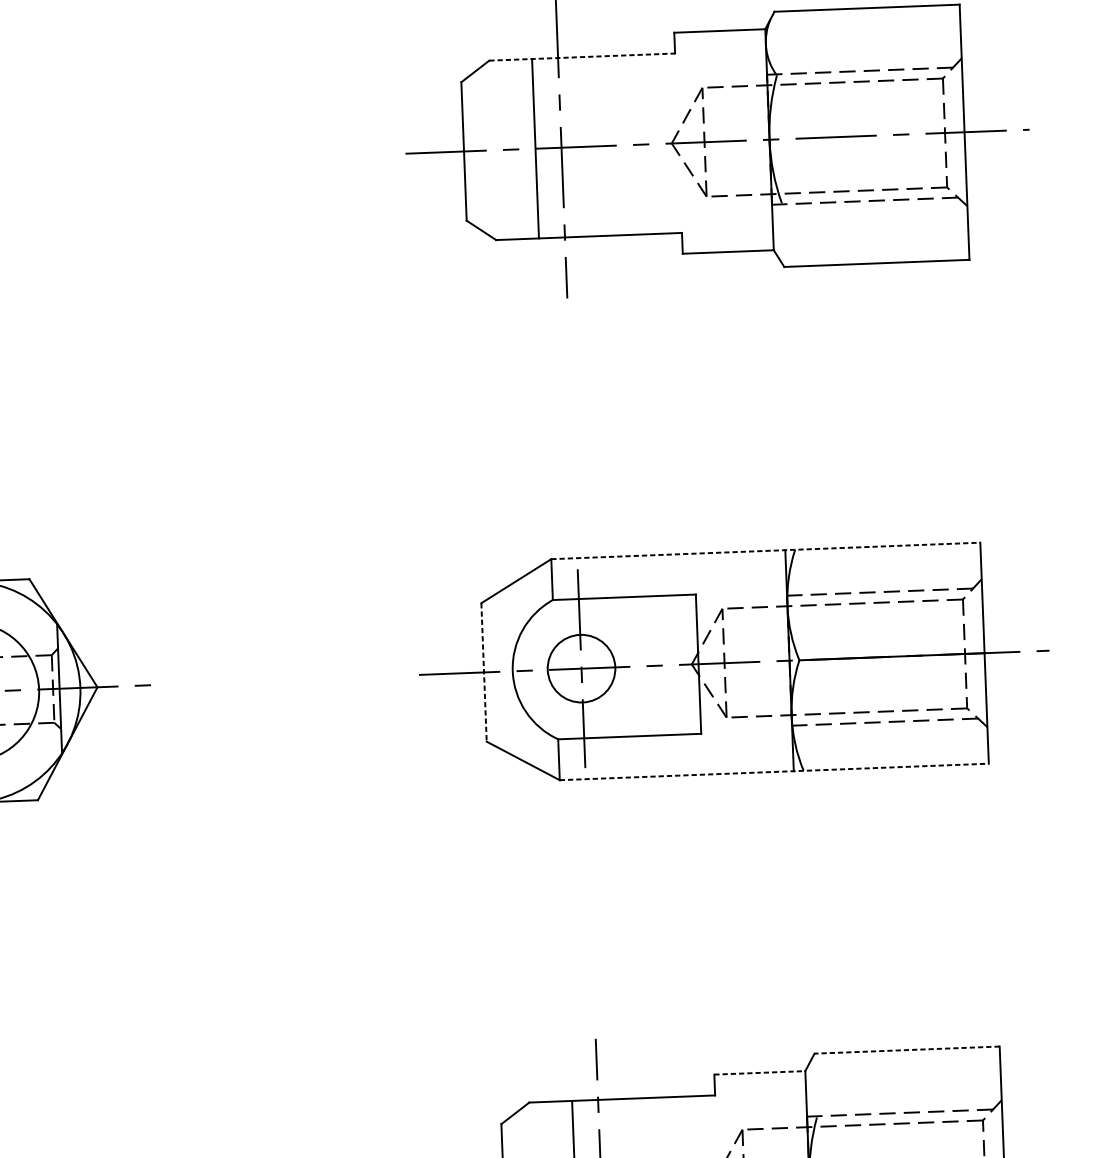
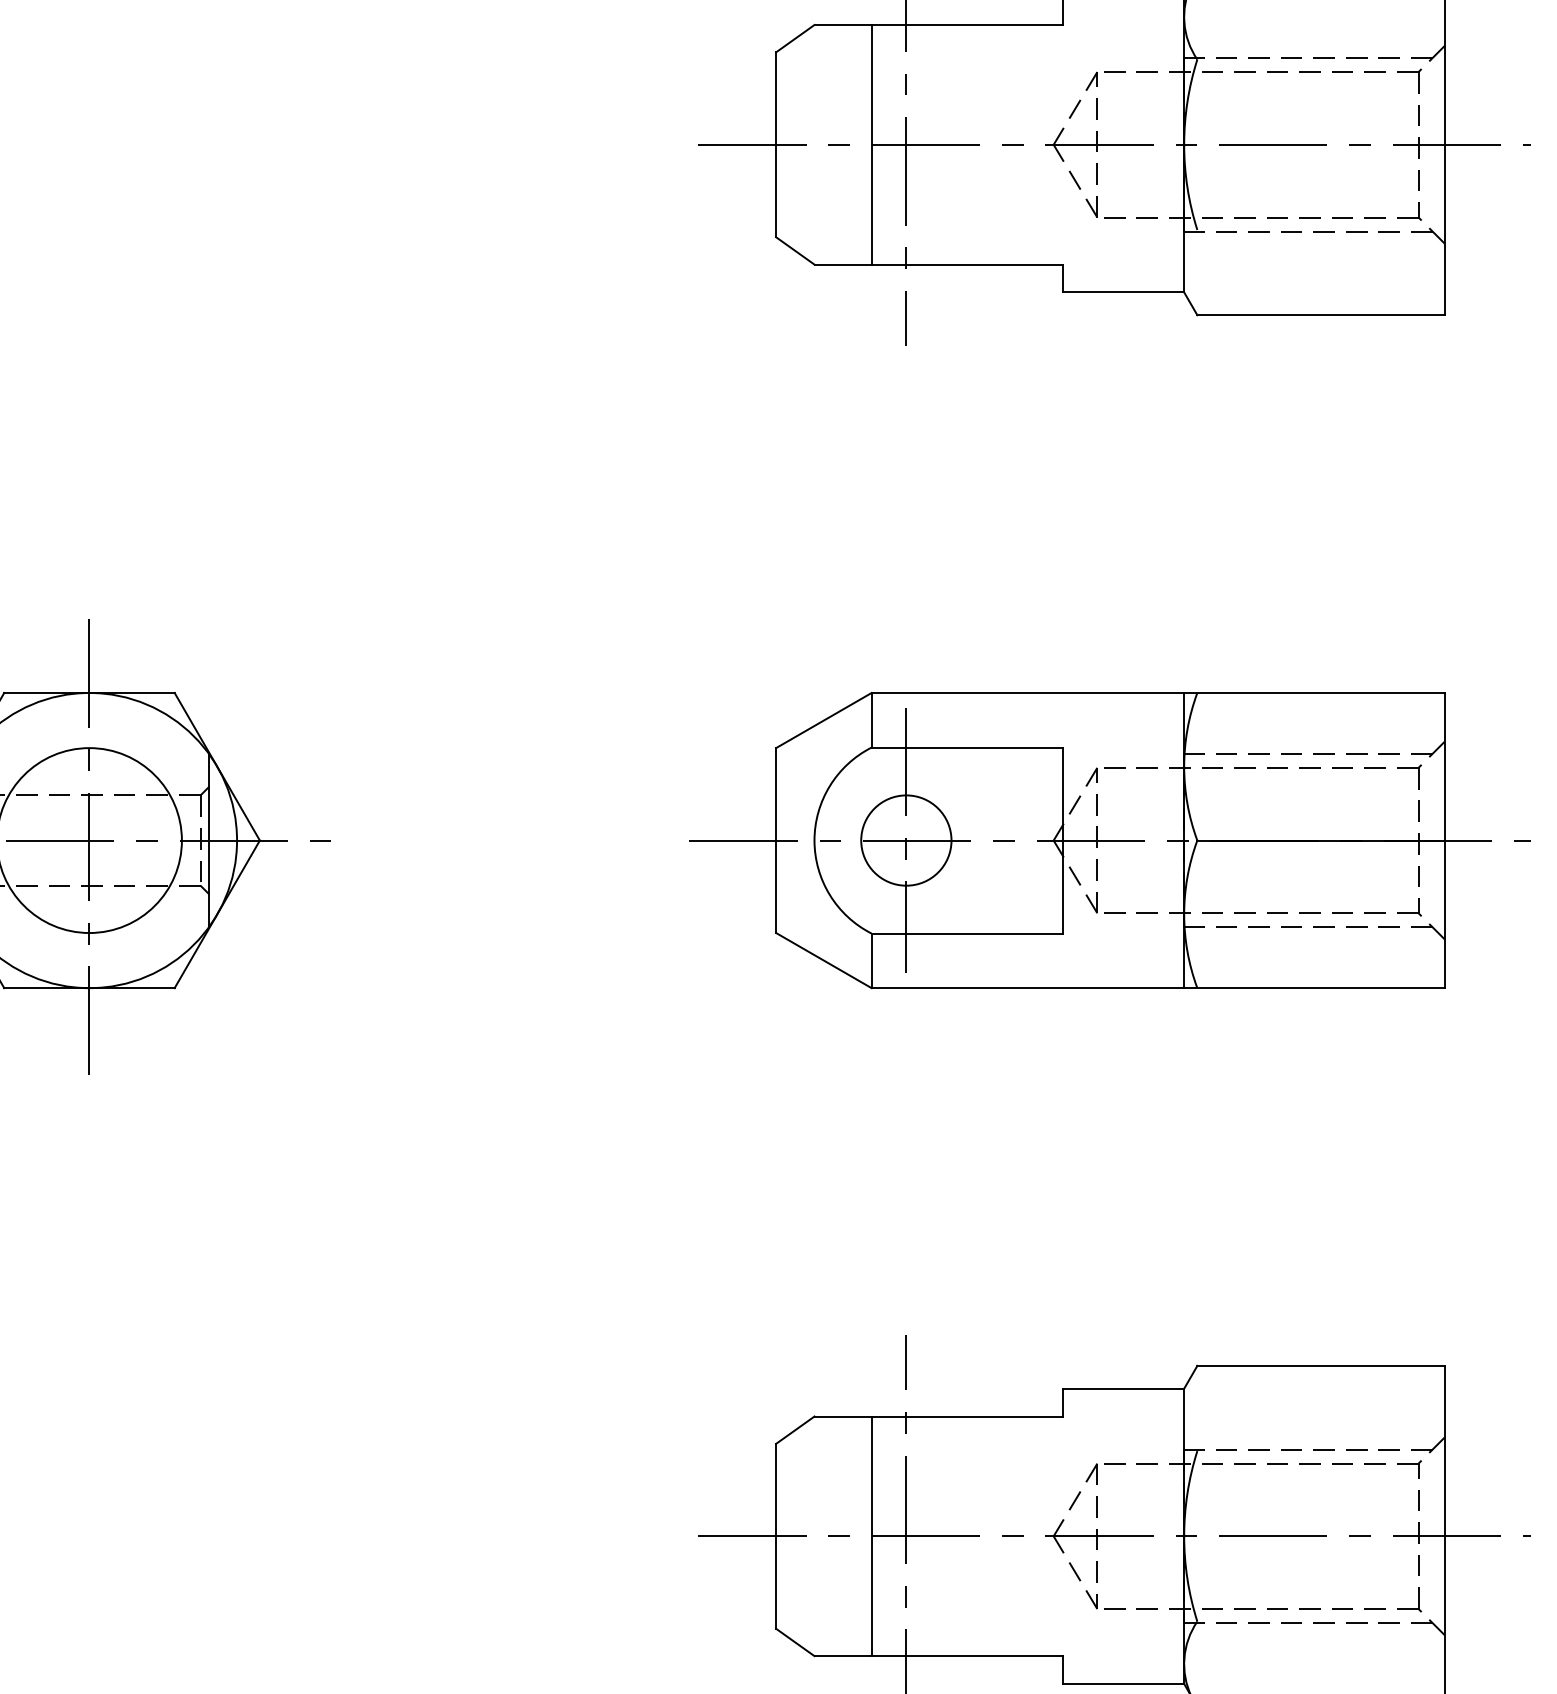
line: (582, 57) -> (939, 25), dashed -> solid
line: (766, 550) -> (1158, 692), dashed -> solid
line: (484, 673) -> (776, 841), dashed -> solid
line: (774, 772) -> (1158, 988), dashed -> solid
line: (907, 1049) -> (1321, 1365), dashed -> solid
line: (759, 1072) -> (1123, 1388), dashed -> solid

